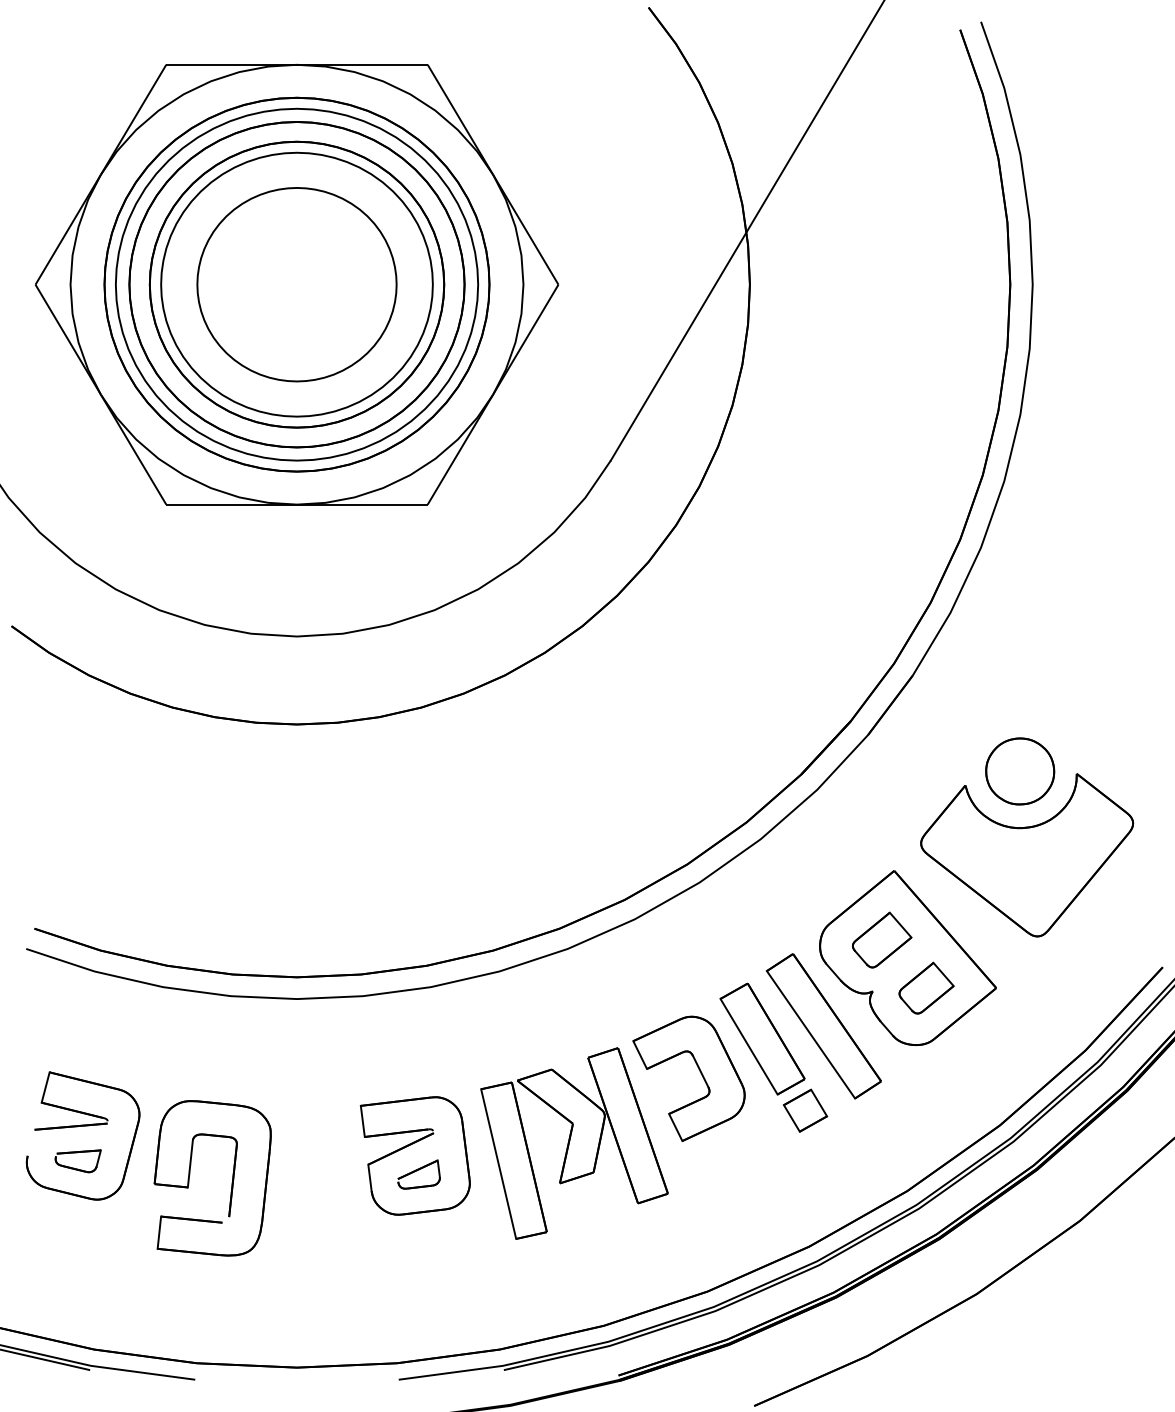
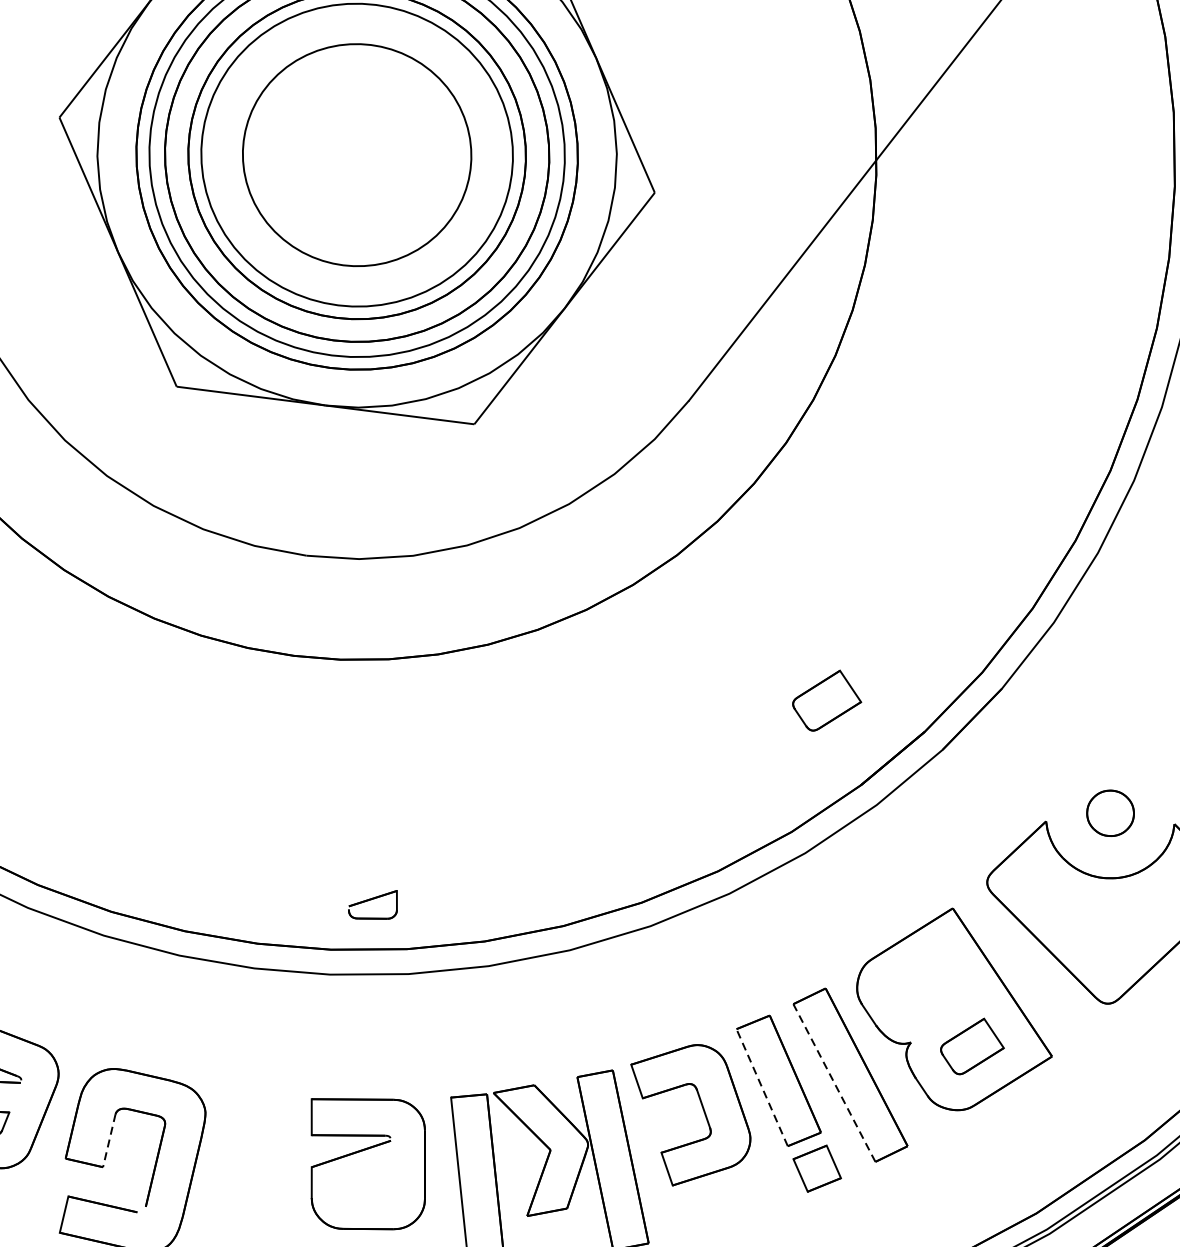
part: (1020, 771) -> (1110, 813), size x0.6
part: (882, 939) -> (827, 700), moved
line: (810, 1034) -> (833, 1082), solid -> dashed
line: (749, 1046) -> (762, 1087), solid -> dashed
line: (190, 1163) -> (109, 1140), solid -> dashed
part: (418, 1174) -> (372, 904), moved

